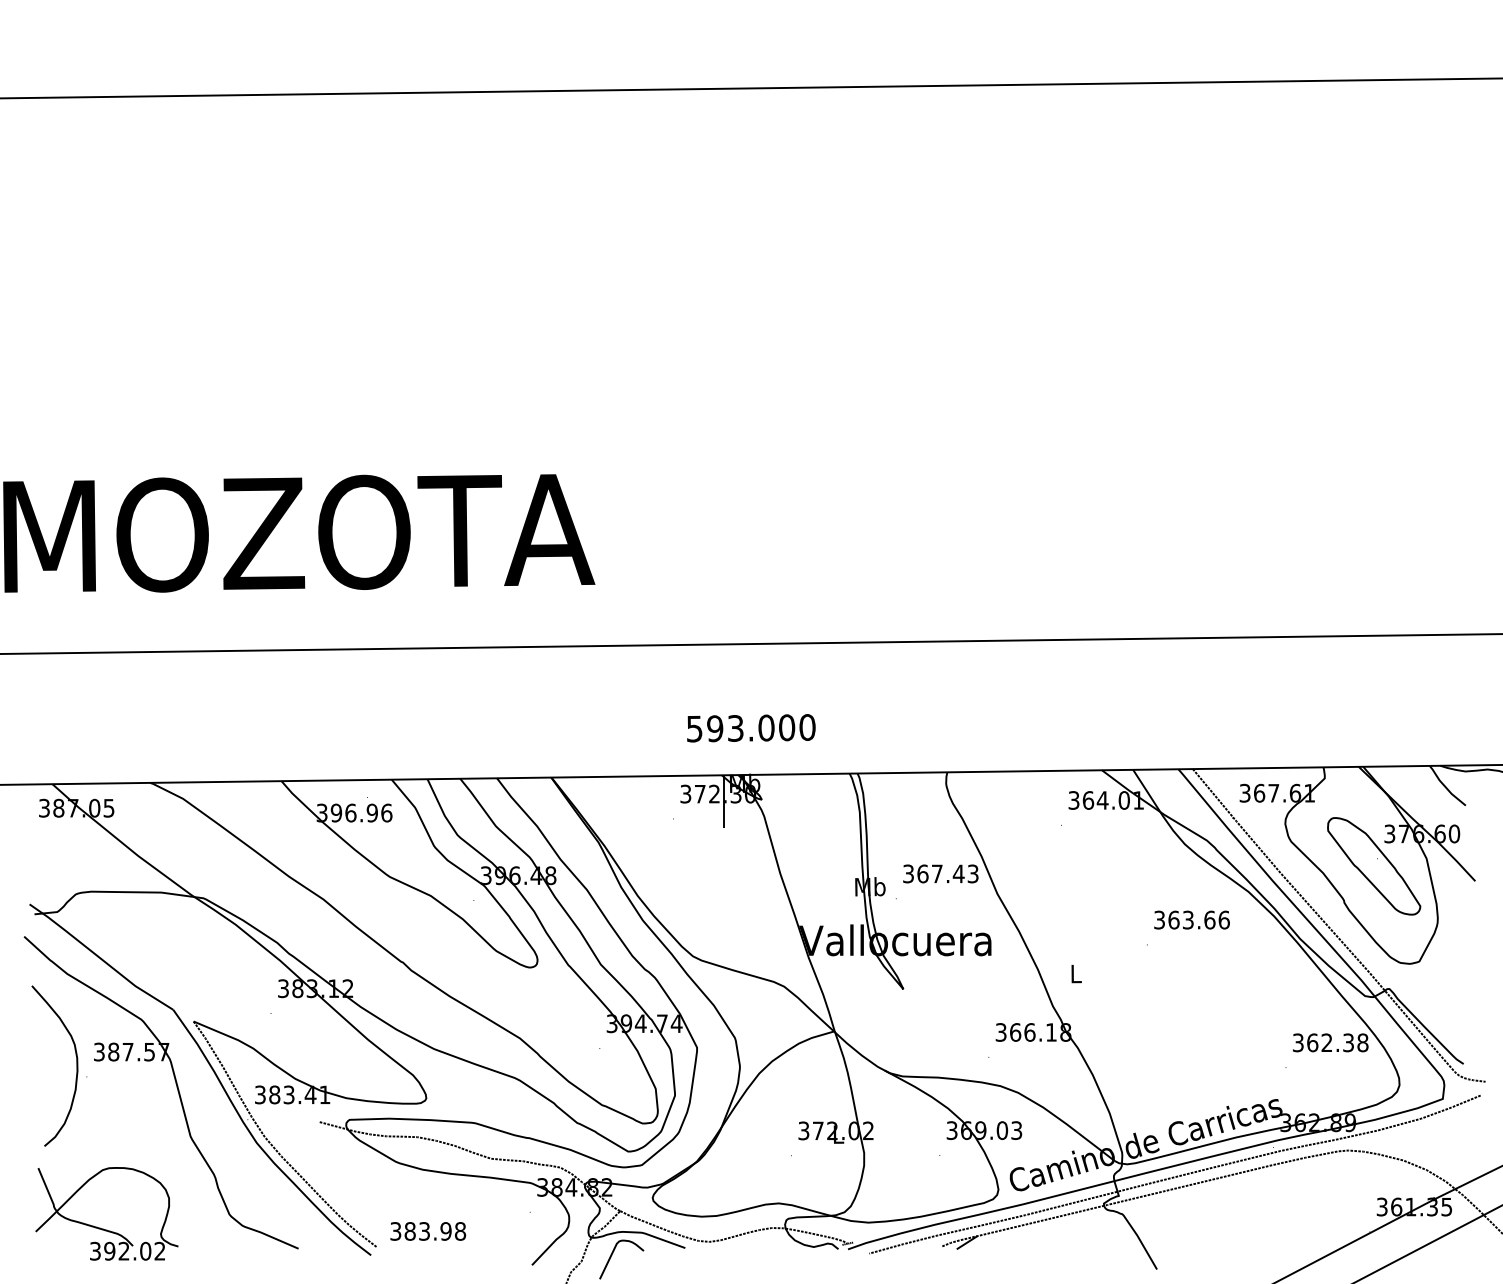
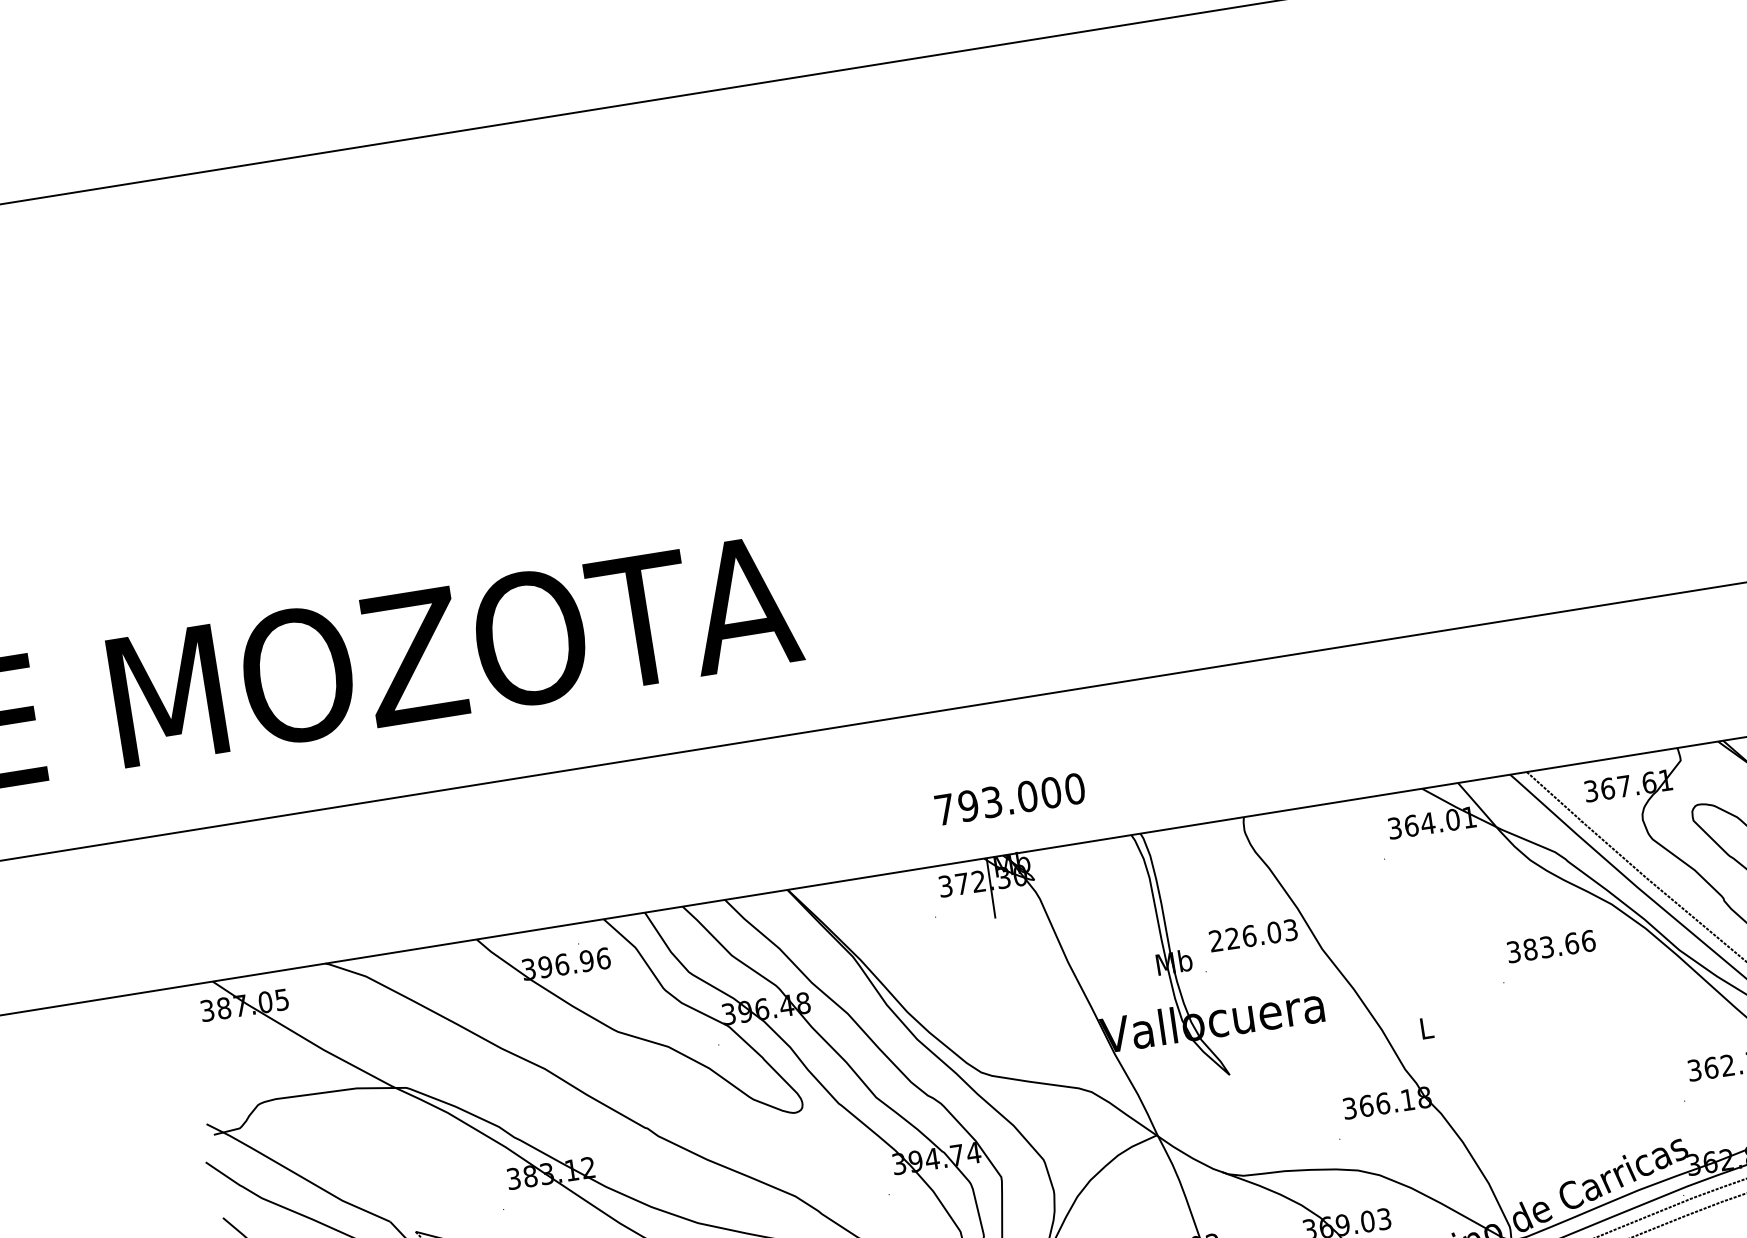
text: (694, 728) -> (944, 809), 593.000 -> 793.000
text: (933, 873) -> (1244, 936), 367.43 -> 226.03
text: (1173, 919) -> (1529, 948), 363.66 -> 383.66

